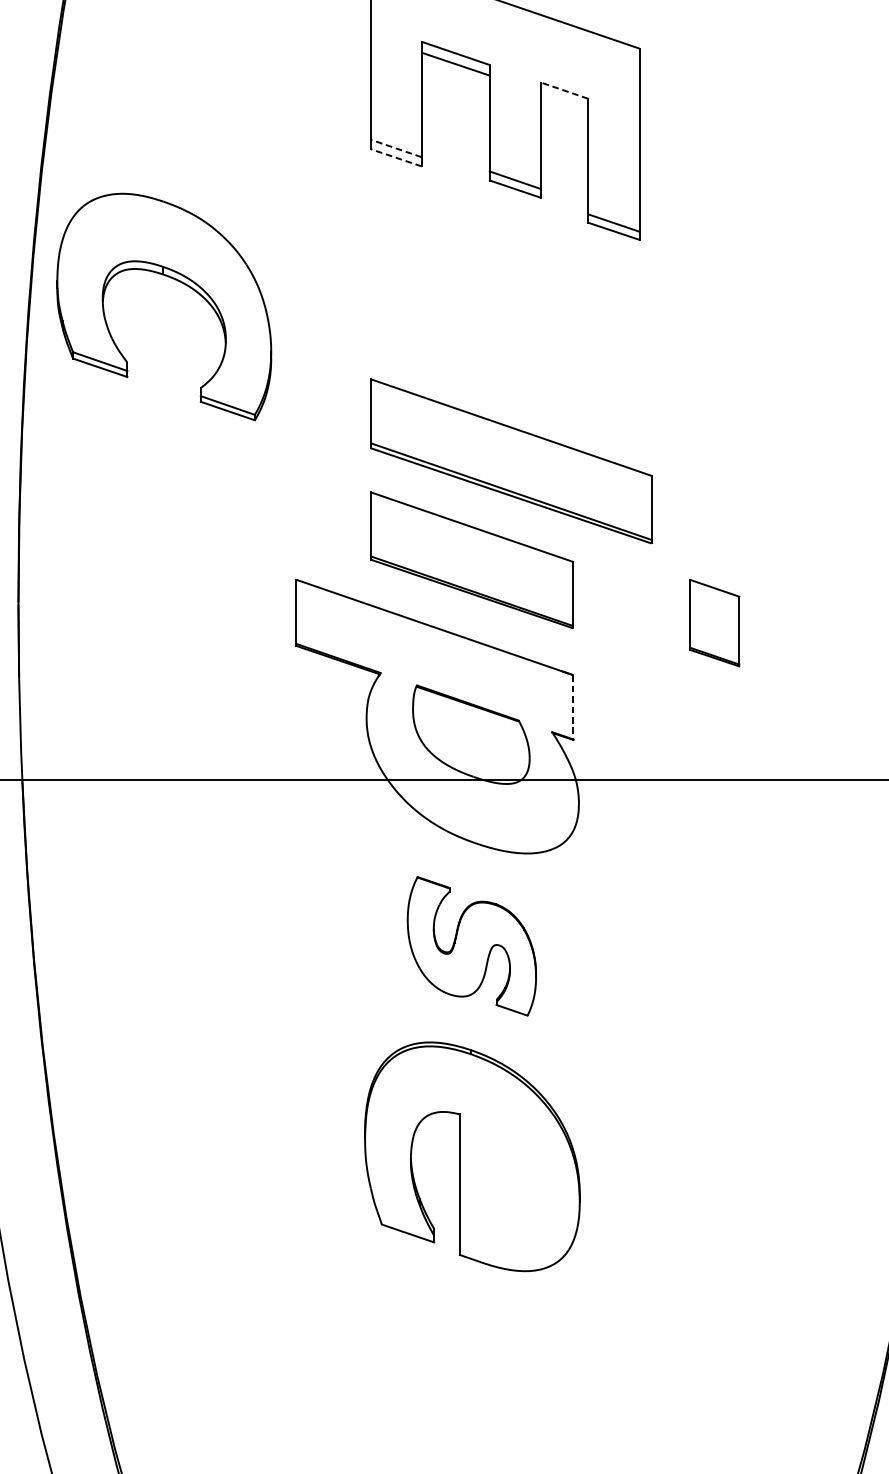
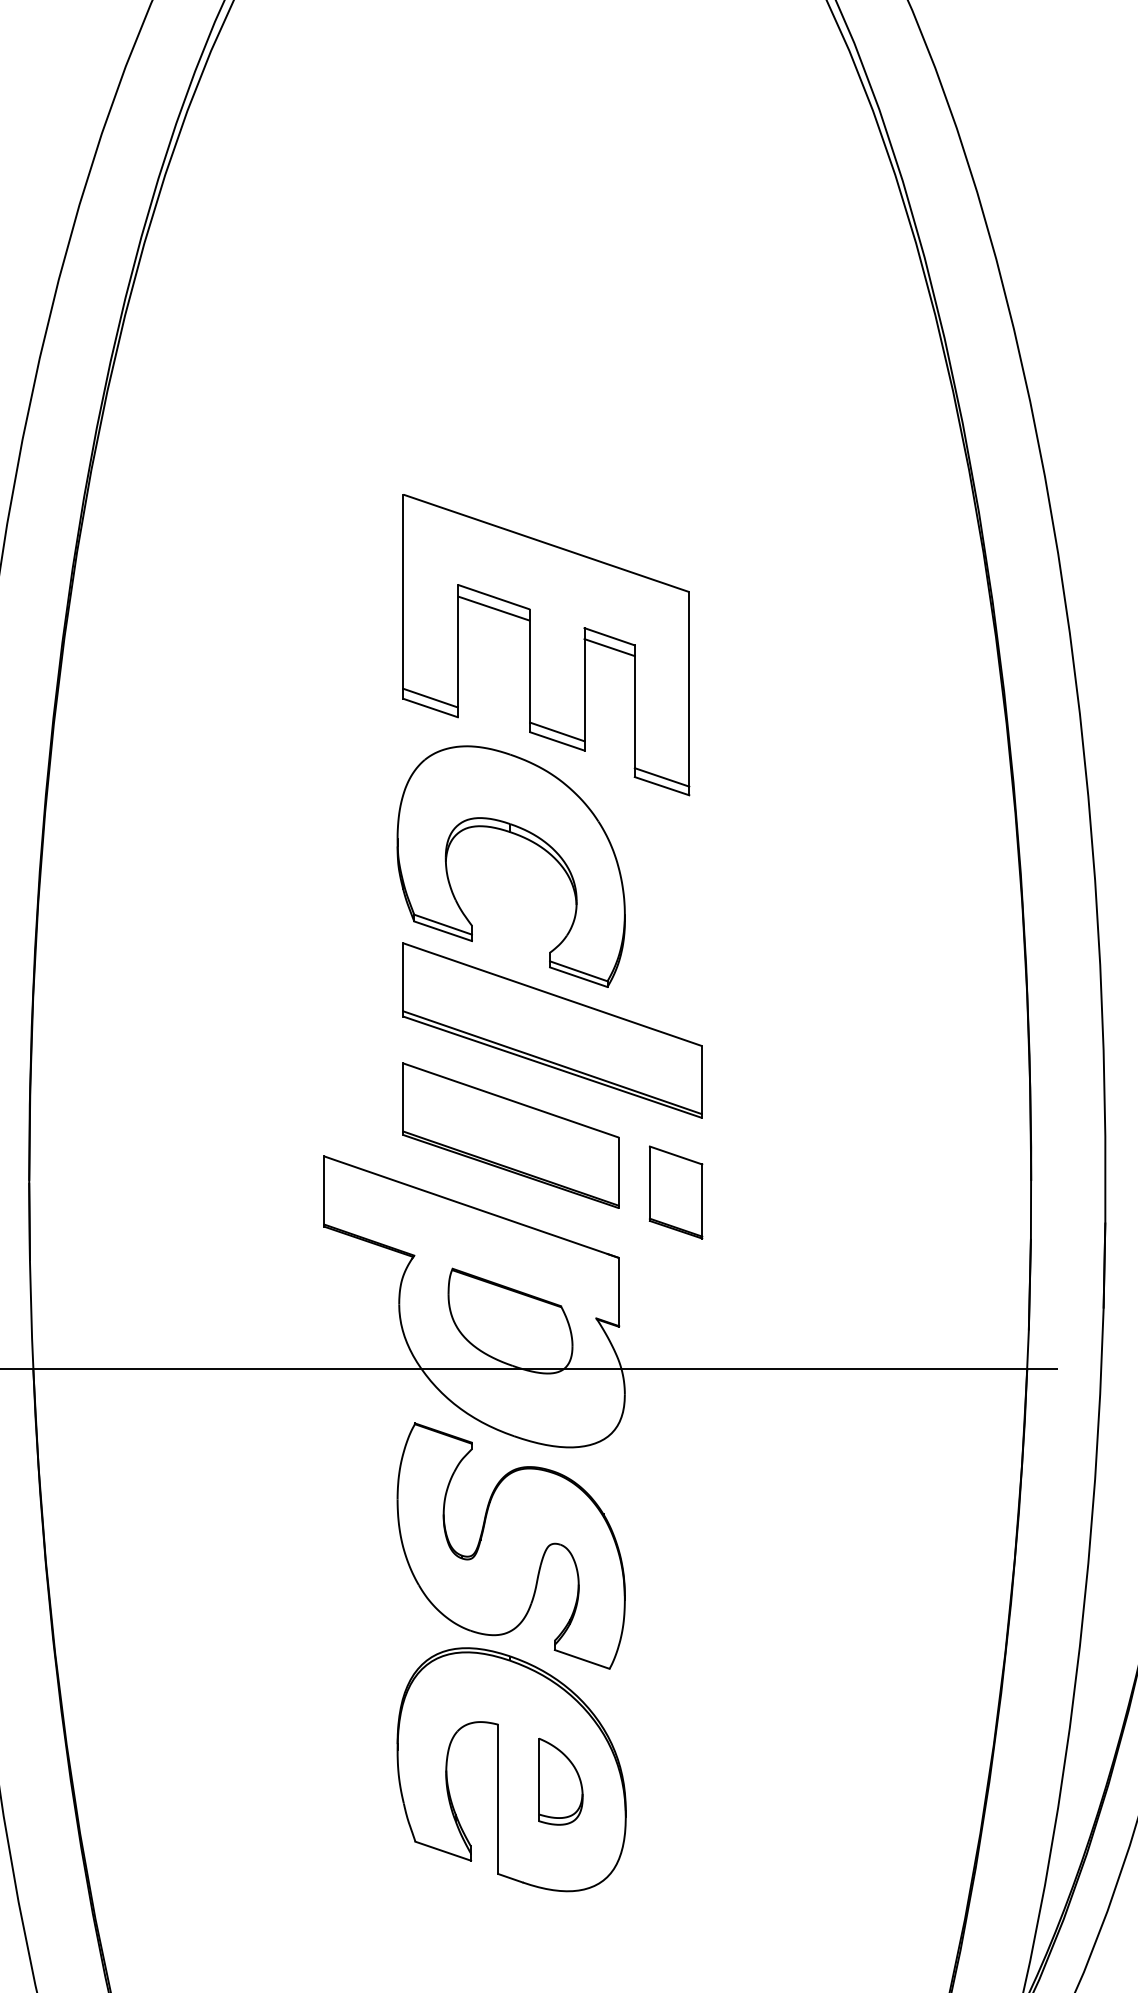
line: (564, 90) -> (609, 636), dashed -> solid
line: (564, 100) -> (609, 647), added
line: (396, 148) -> (430, 698), dashed -> solid
line: (396, 158) -> (430, 708), dashed -> solid
part: (175, 280) -> (523, 838), moved
part: (714, 623) -> (675, 1192), moved
line: (573, 707) -> (619, 1292), dashed -> solid
part: (471, 945) -> (510, 1545), size x1.67
part: (518, 1167) -> (560, 1781), added

